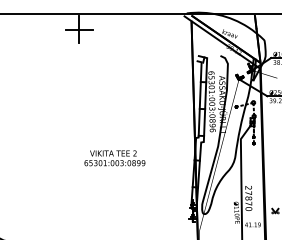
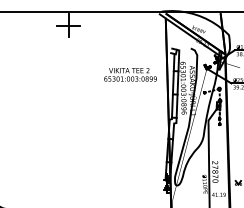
text: (114, 158) -> (130, 74), moved

